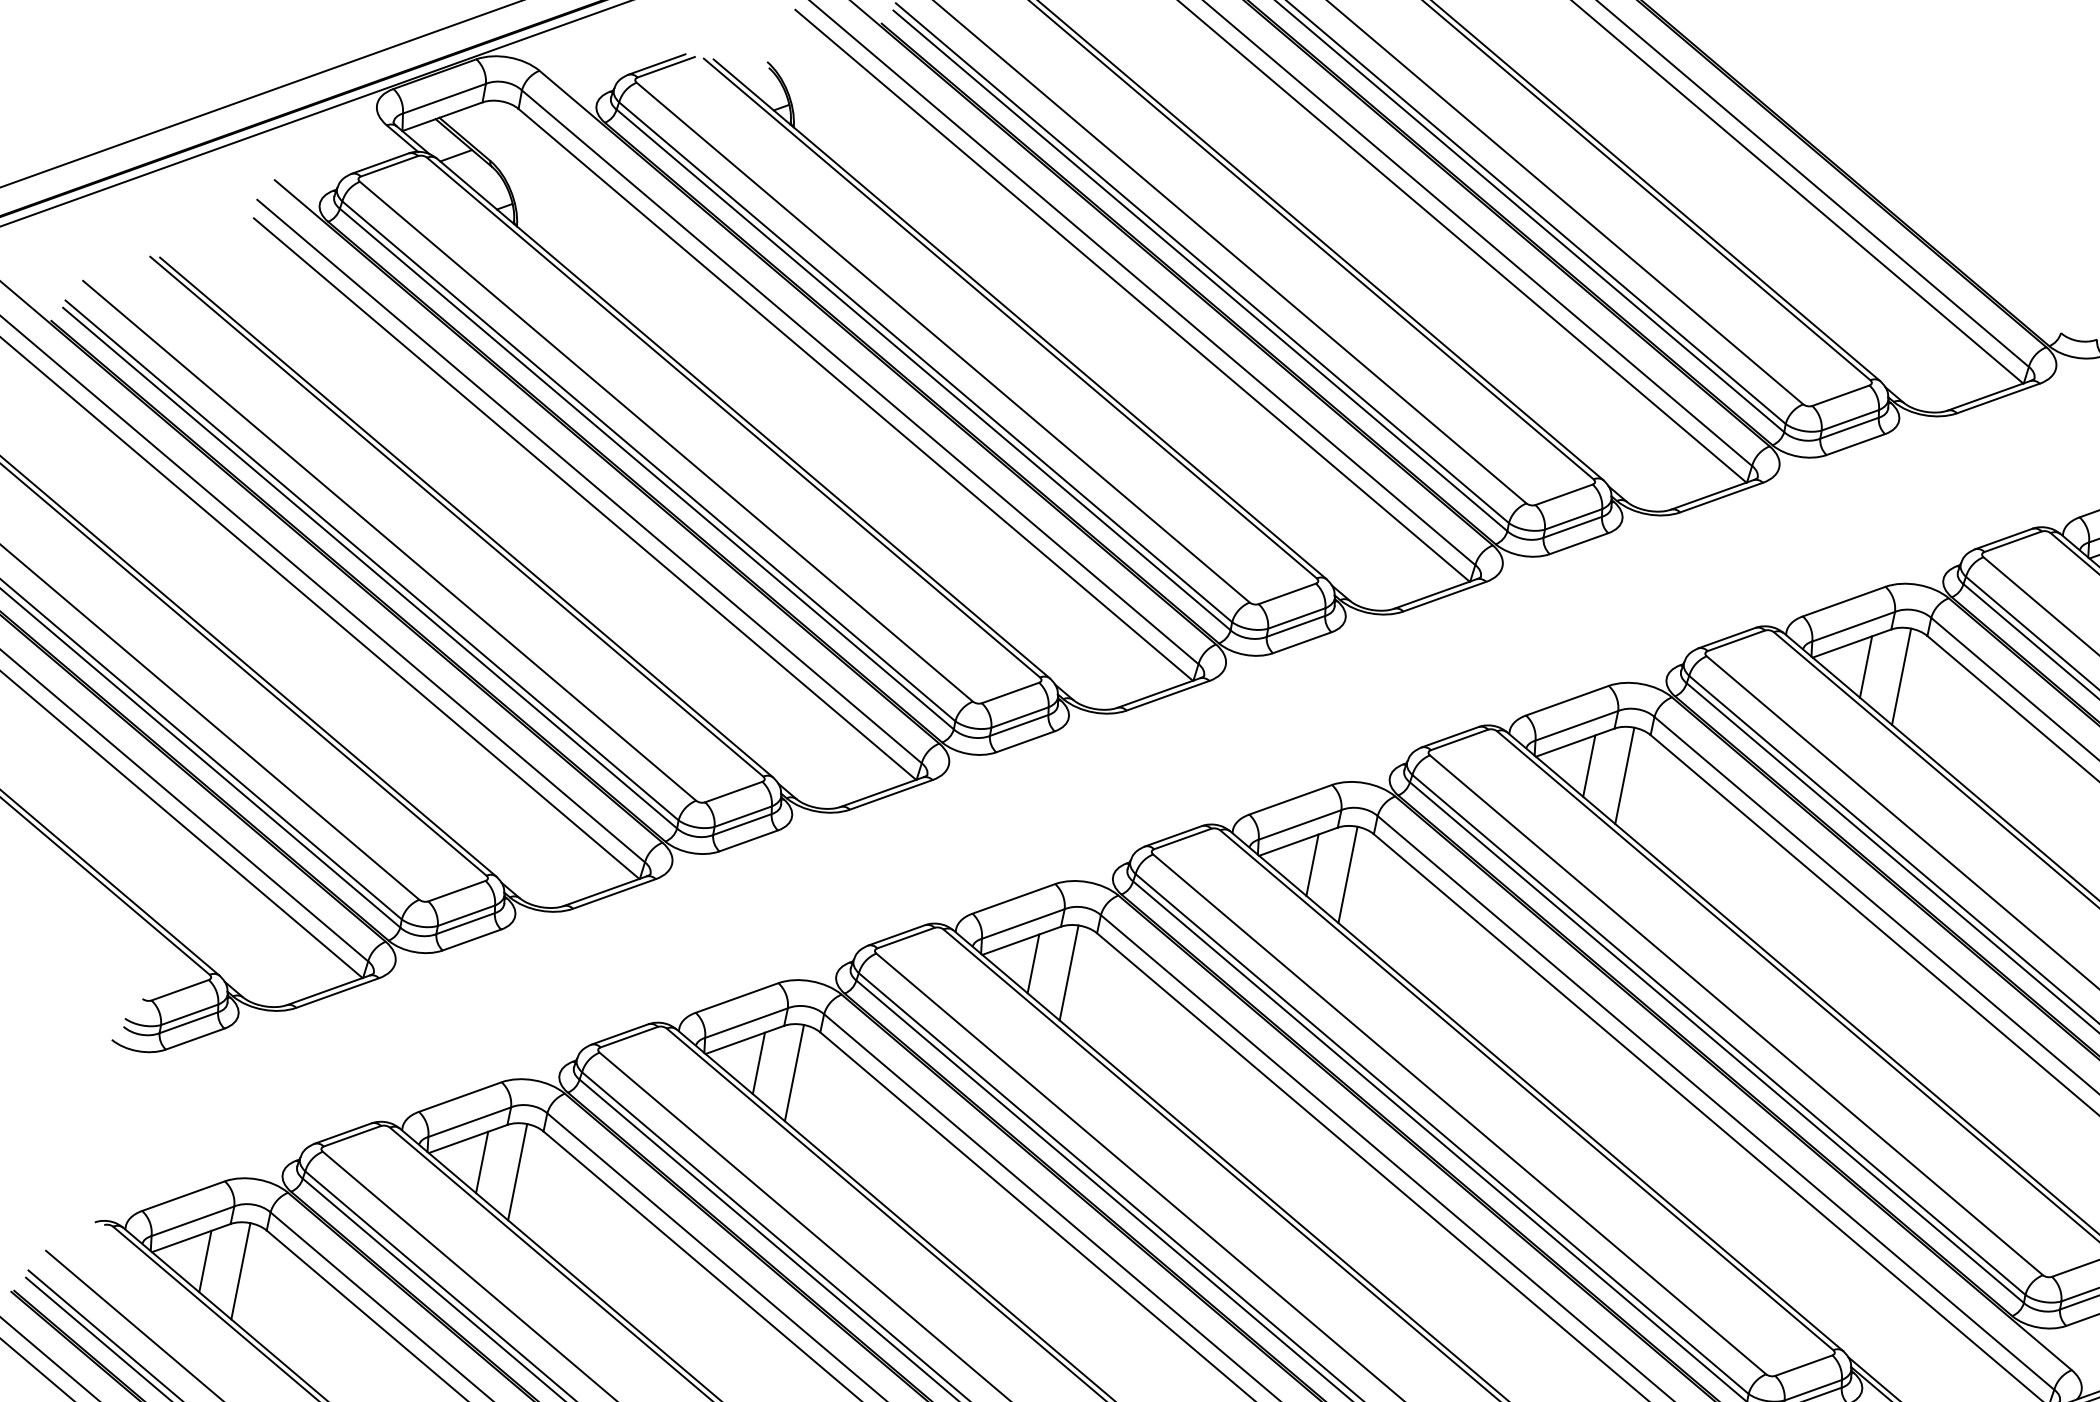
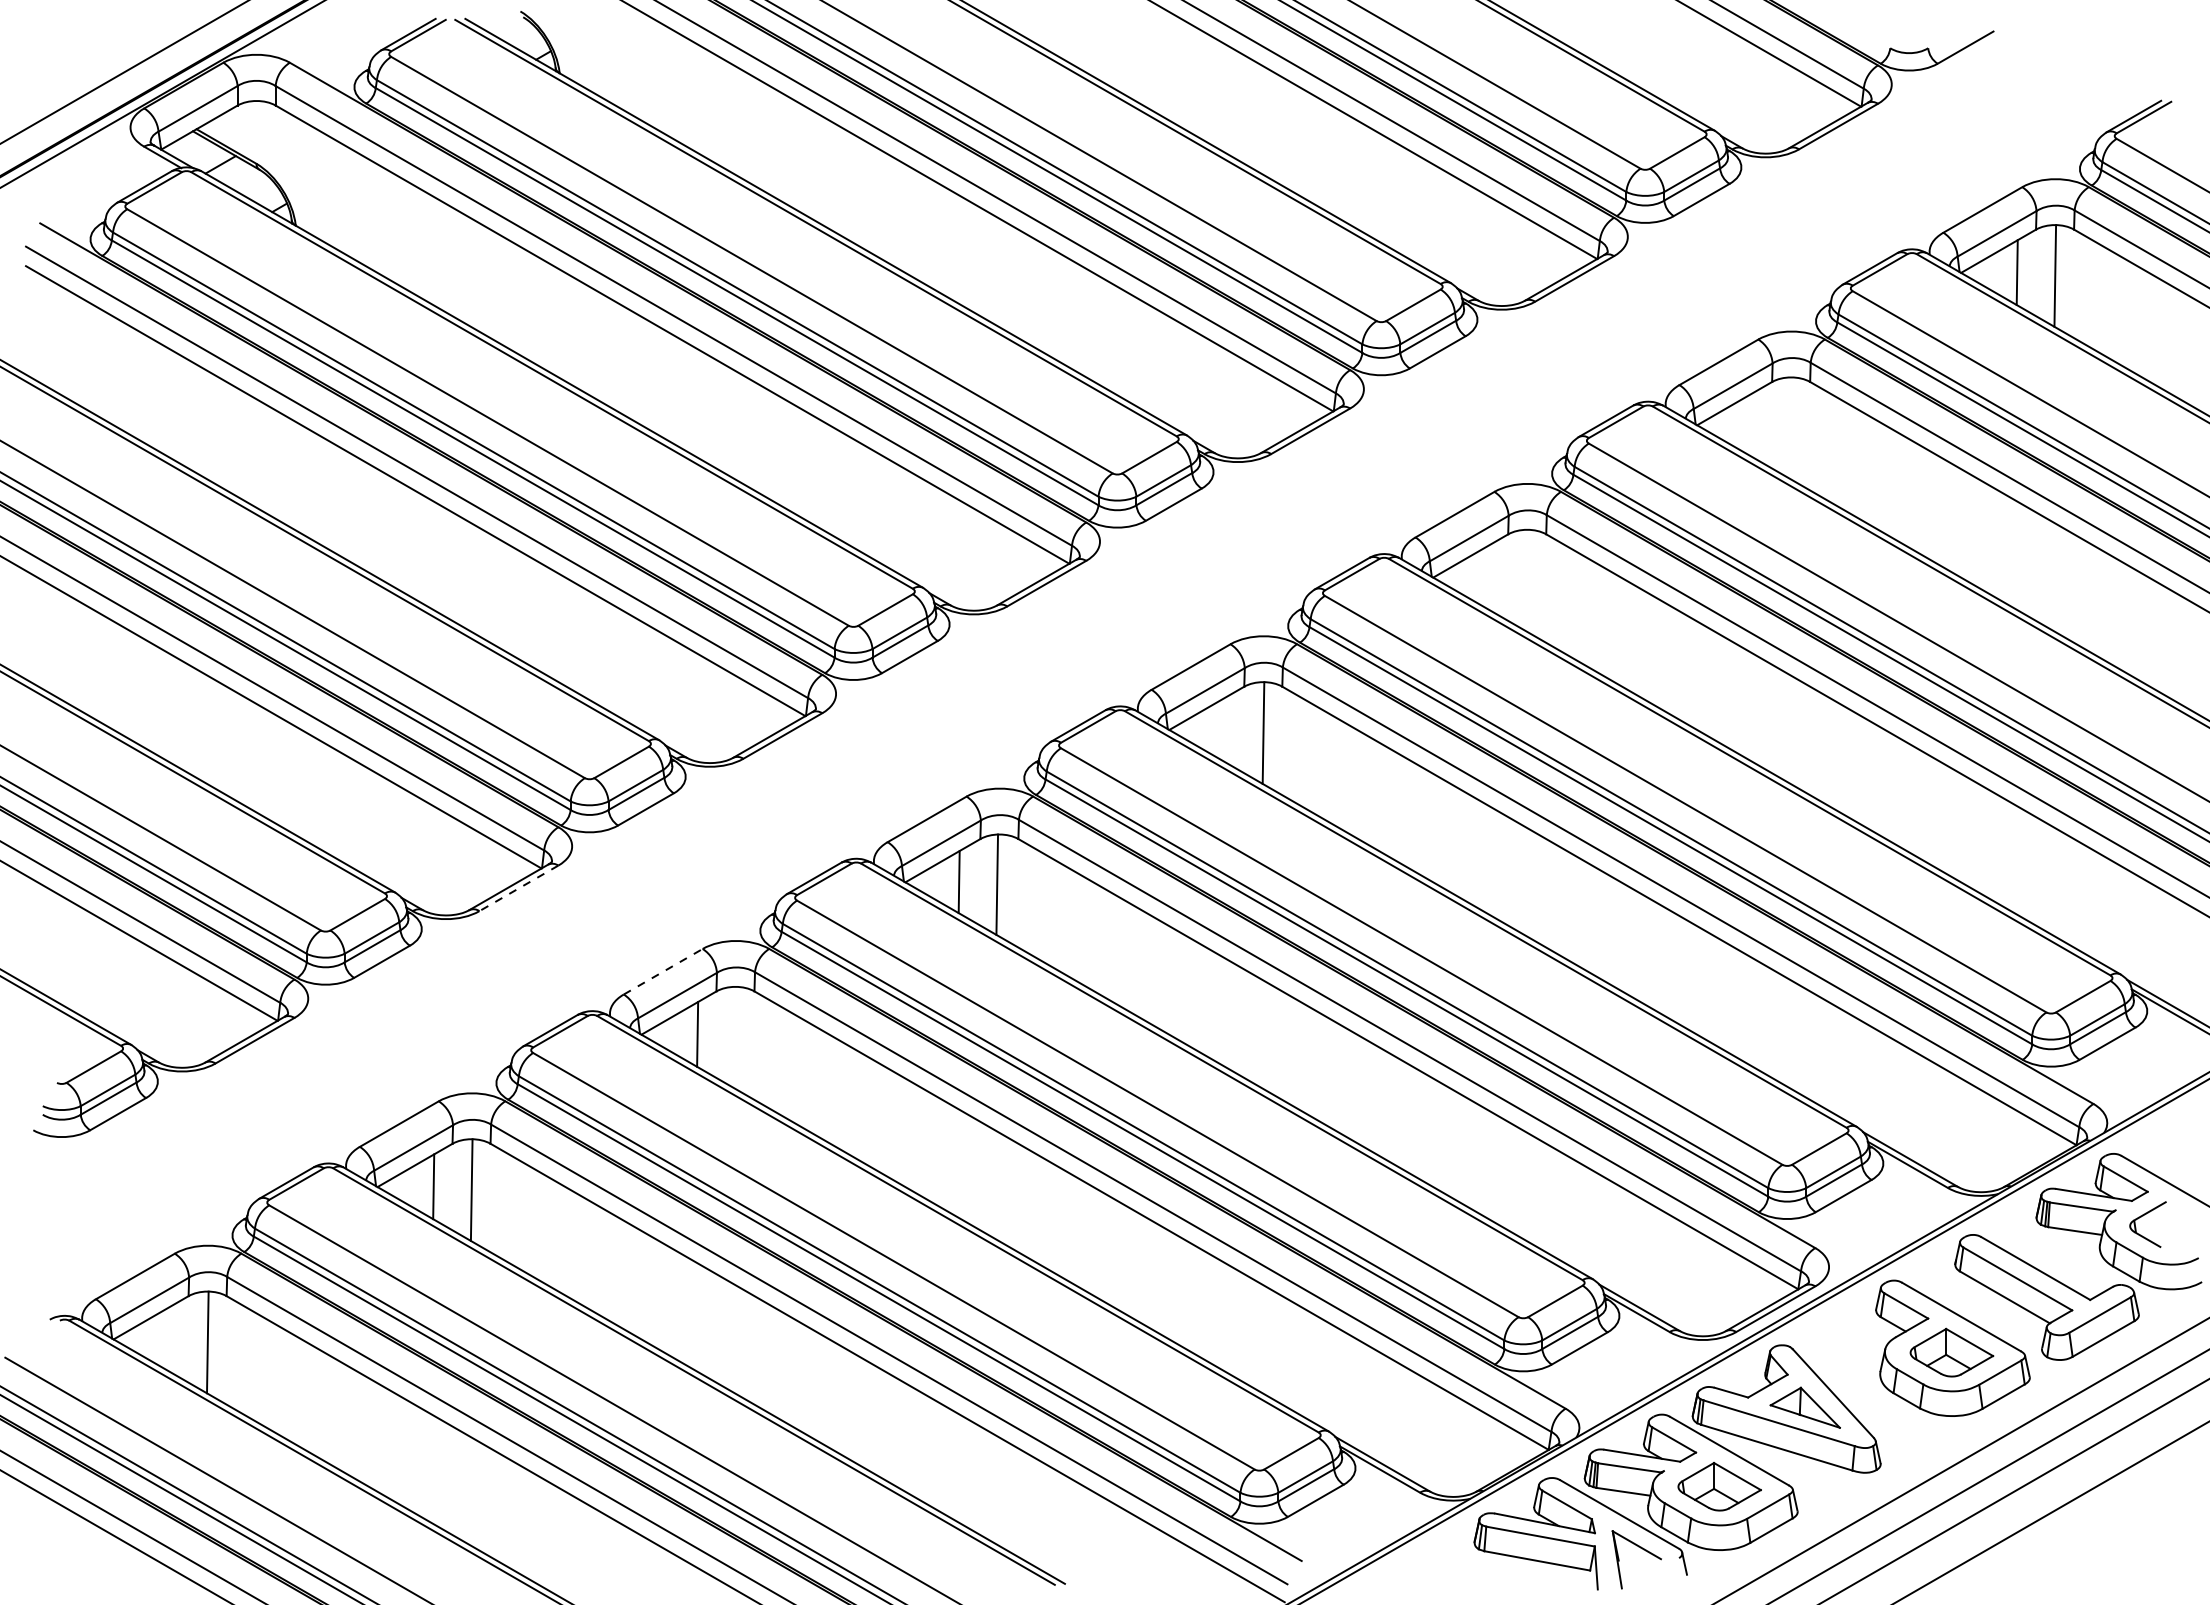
line: (1865, 666) -> (1752, 424), removed
line: (1901, 676) -> (1791, 428), removed
line: (1588, 765) -> (1488, 576), removed
line: (1624, 775) -> (1527, 580), removed
line: (1311, 864) -> (1224, 729), removed
line: (614, 893) -> (518, 888), solid -> dashed
line: (737, 997) -> (663, 971), solid -> dashed
line: (794, 1072) -> (735, 1037), removed
line: (205, 1260) -> (169, 1338), removed

